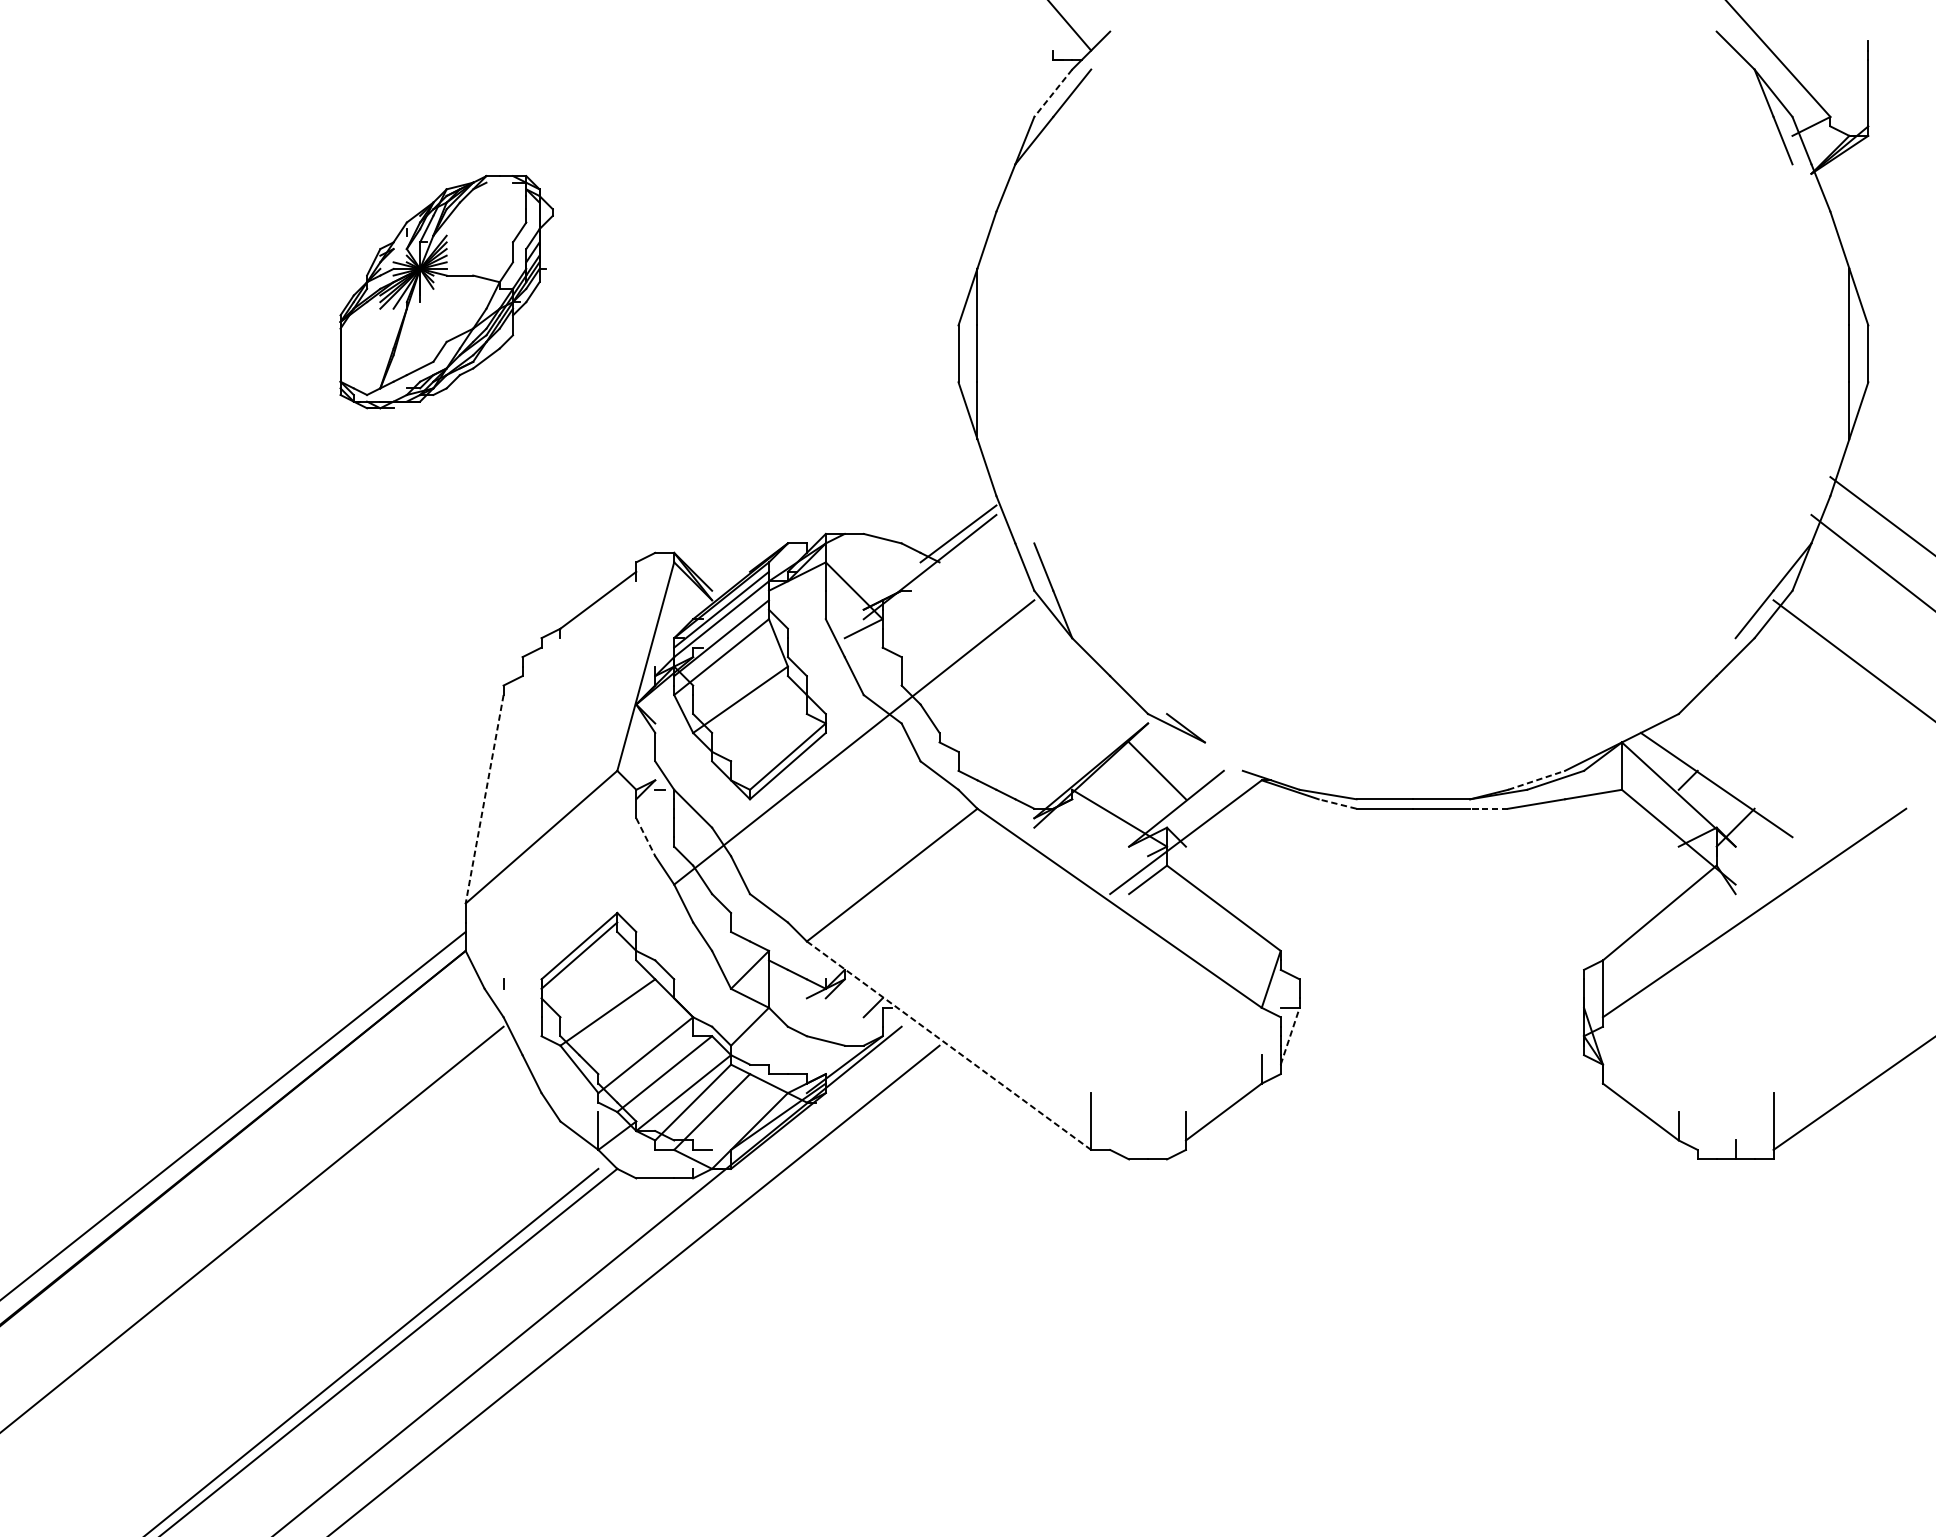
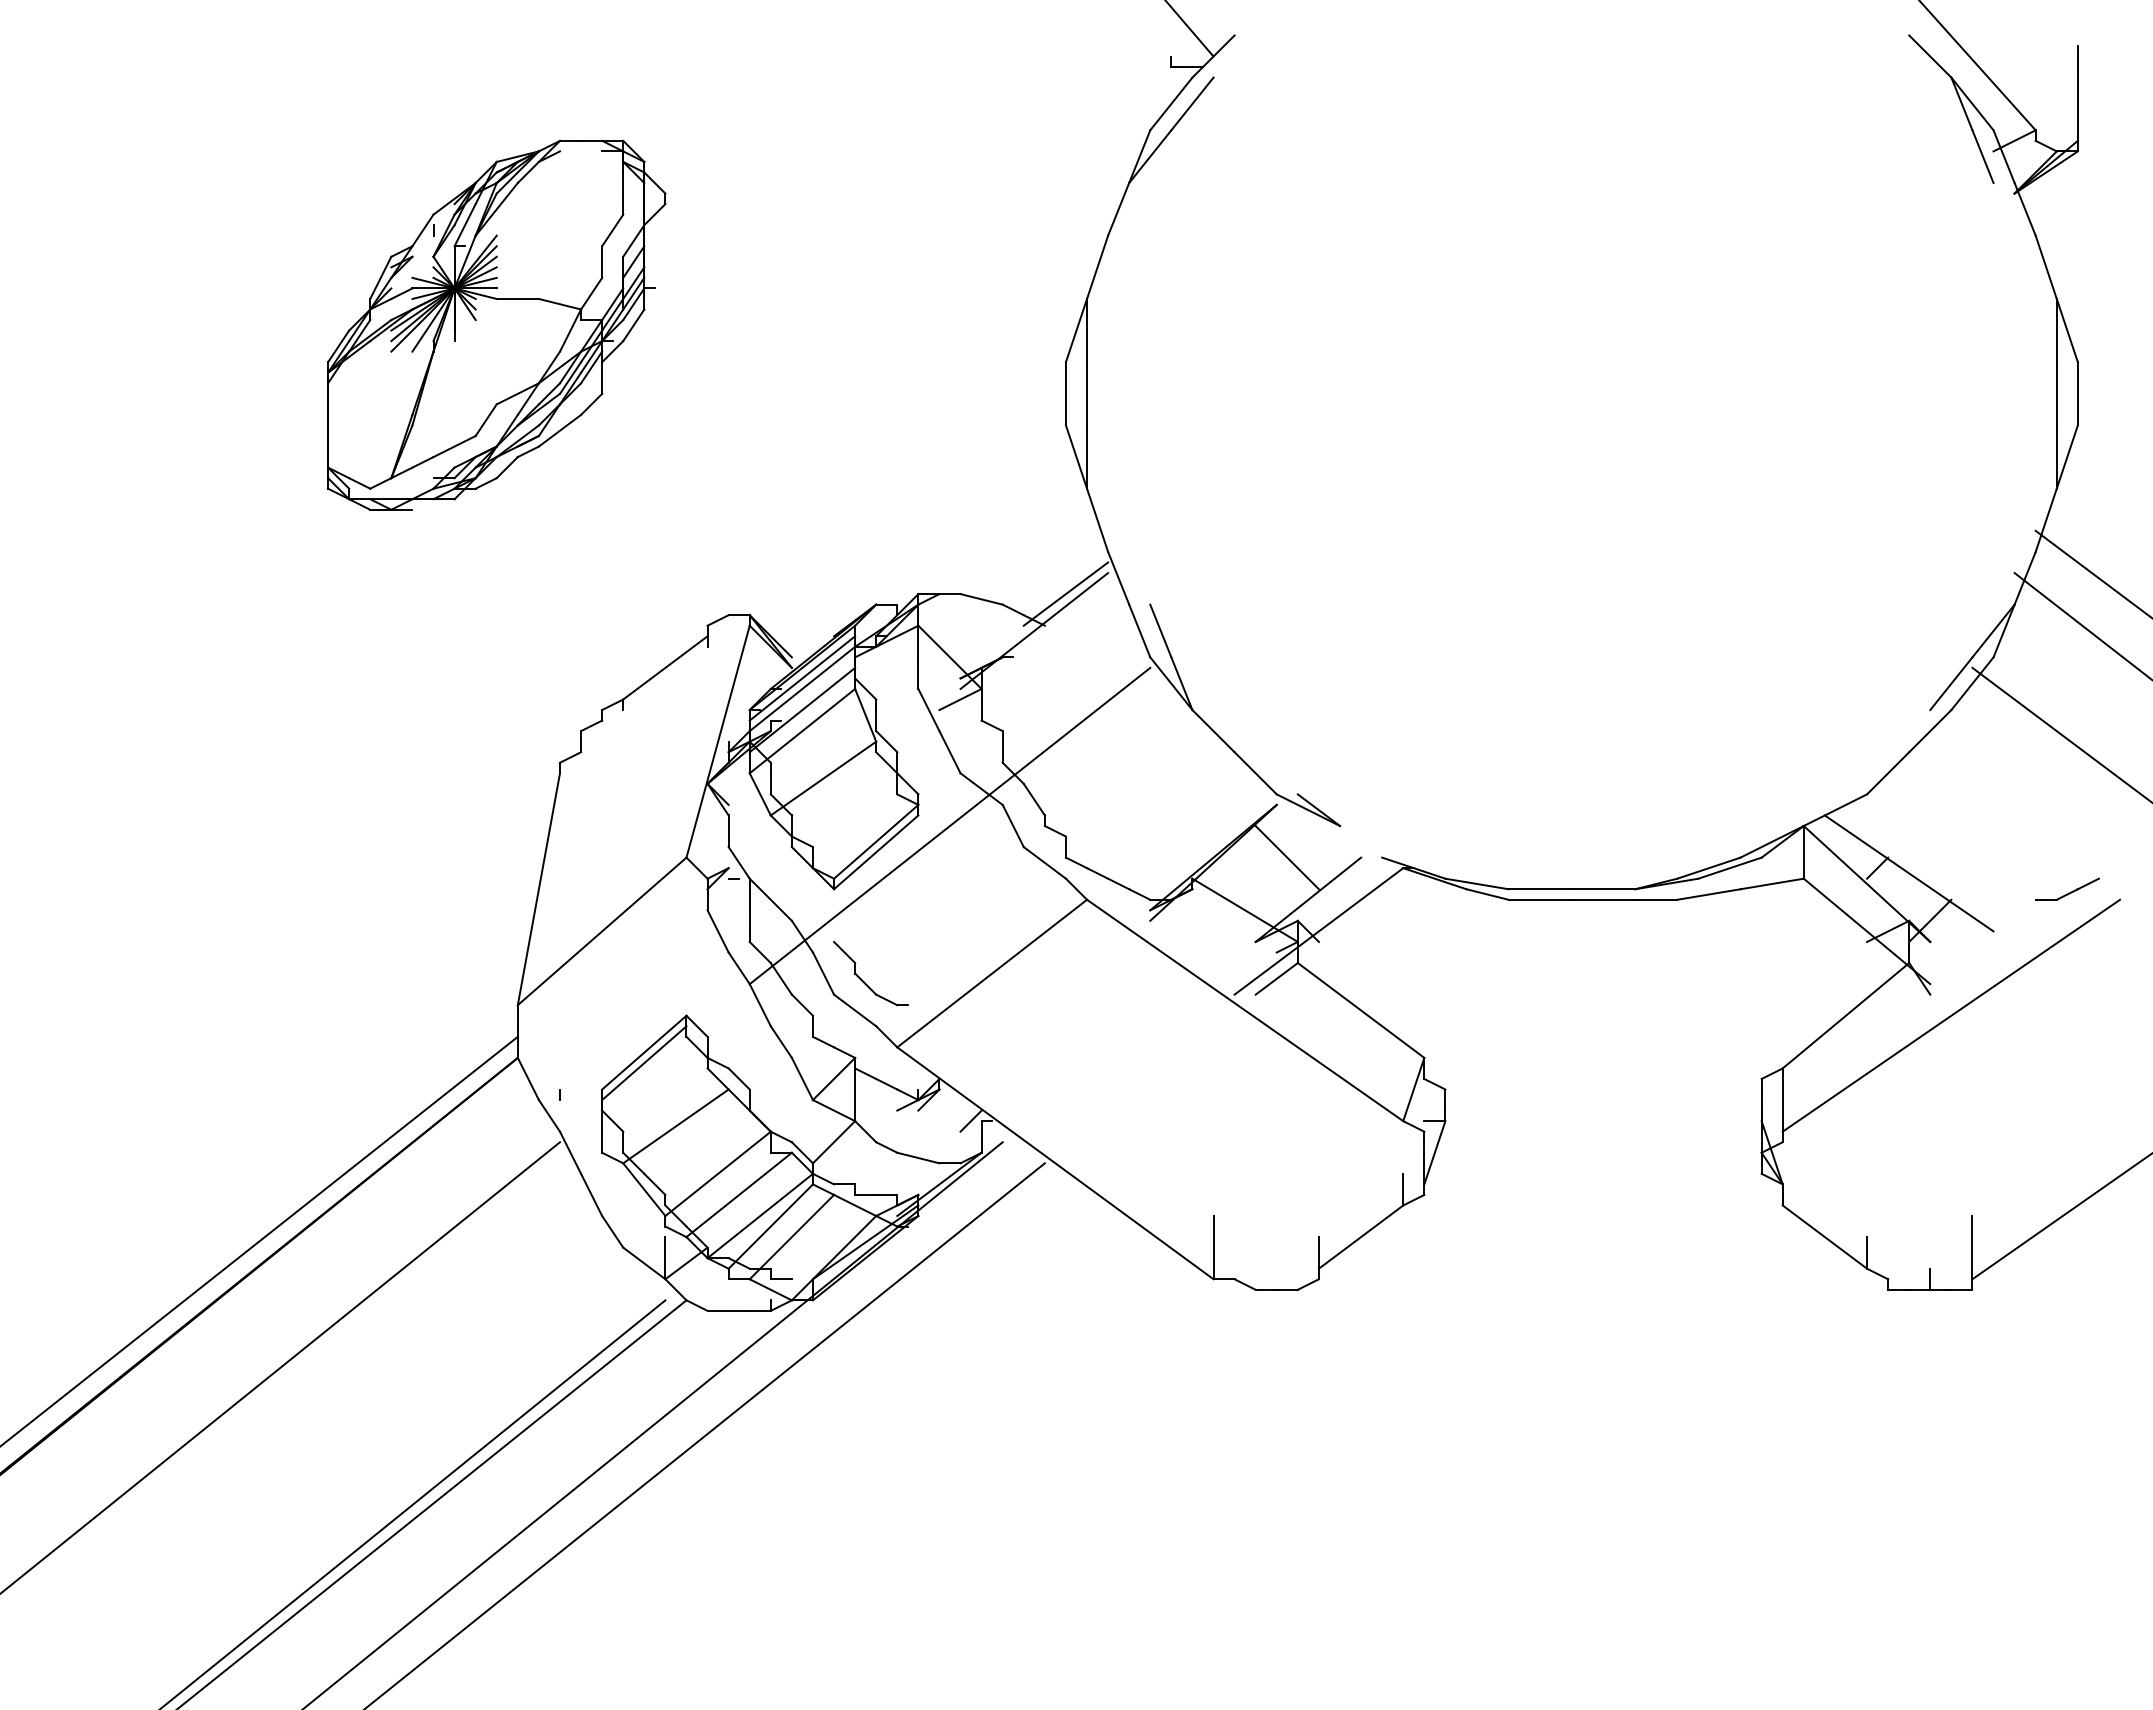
line: (1053, 92) -> (1171, 103), dashed -> solid
part: (446, 291) -> (496, 324), size x1.43
line: (1537, 780) -> (1709, 868), dashed -> solid
part: (1859, 798) -> (2067, 888), added
line: (484, 799) -> (538, 889), dashed -> solid
line: (1337, 804) -> (1487, 894), dashed -> solid
line: (1488, 808) -> (1655, 899), dashed -> solid
line: (646, 837) -> (718, 931), dashed -> solid
part: (776, 881) -> (863, 980), added
line: (1290, 1035) -> (1435, 1152), dashed -> solid
line: (949, 1045) -> (1055, 1163), dashed -> solid

